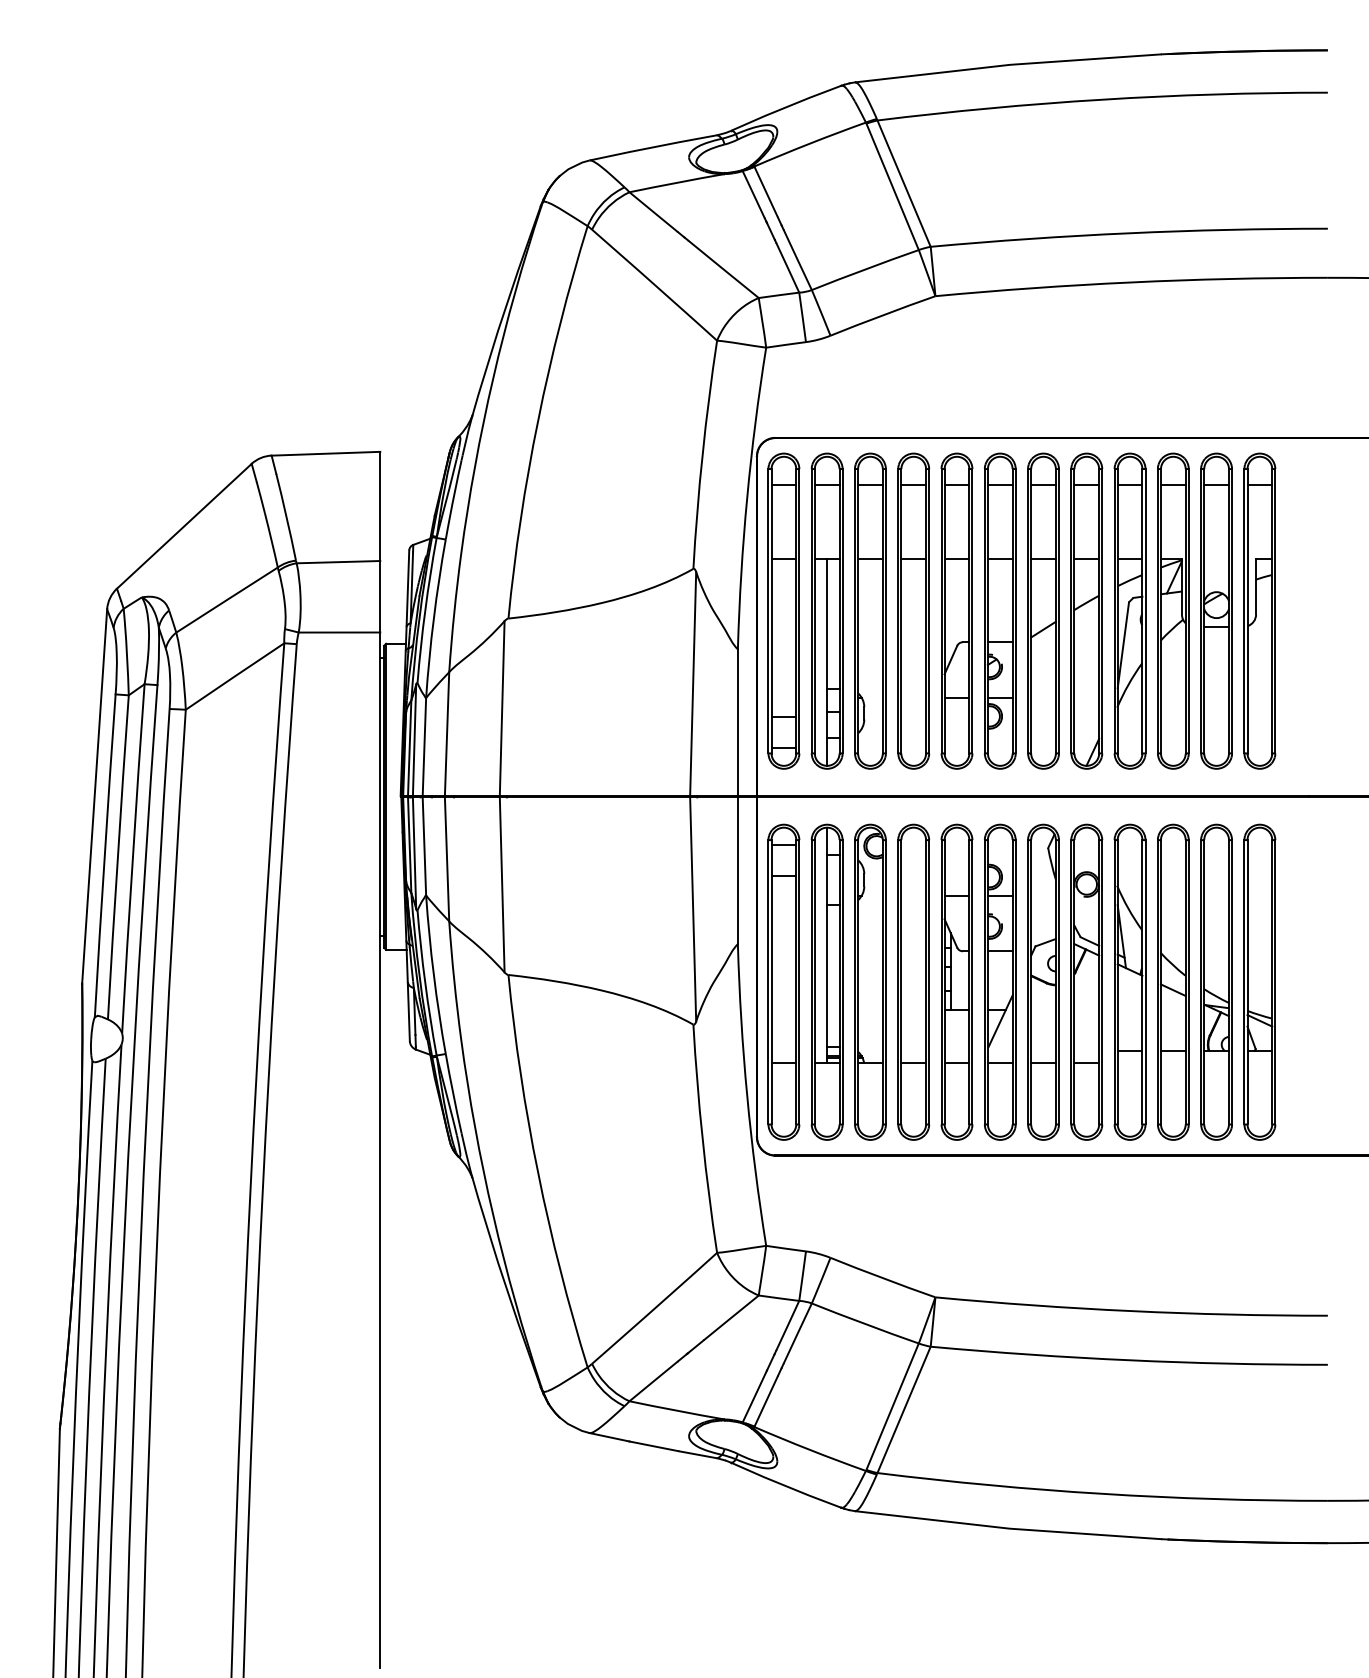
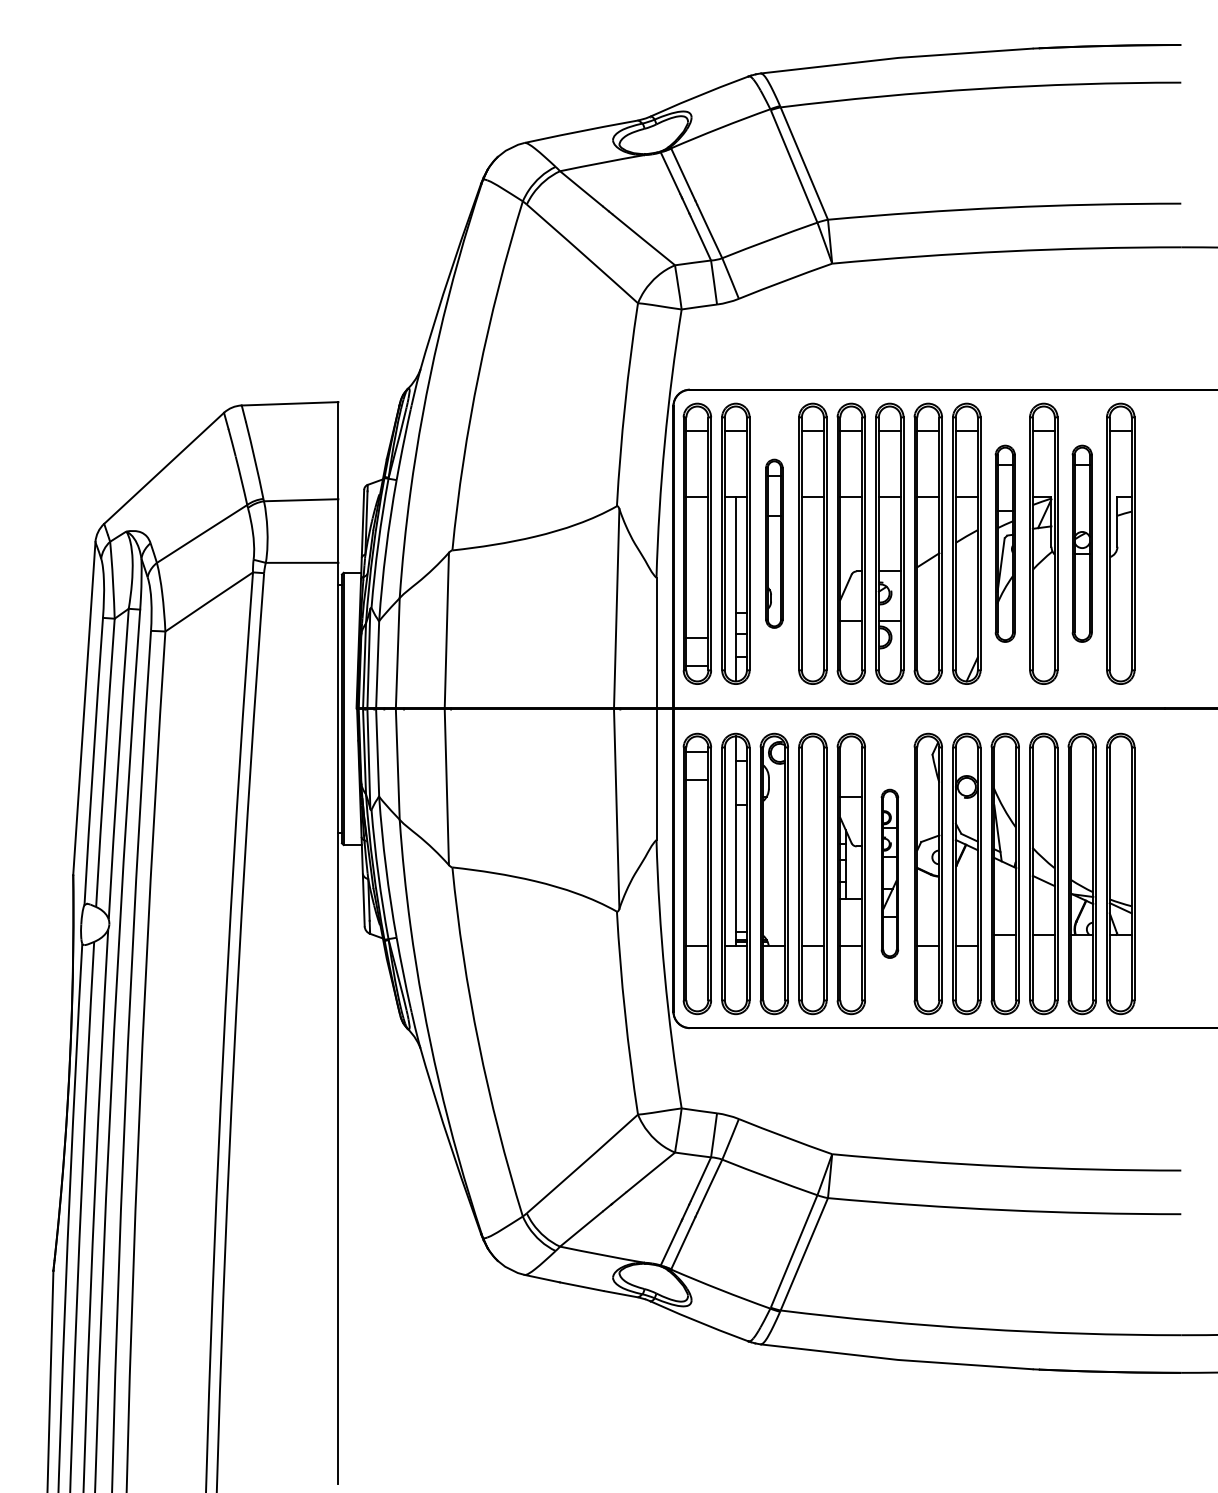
part: (870, 610) -> (774, 543), size x0.6
part: (1129, 610) -> (1004, 543), size x0.7
part: (1216, 610) -> (1082, 543), size x0.7
part: (1000, 981) -> (890, 873), size x0.6

